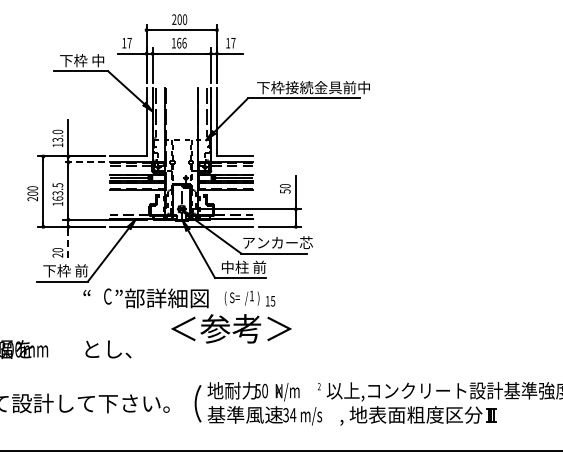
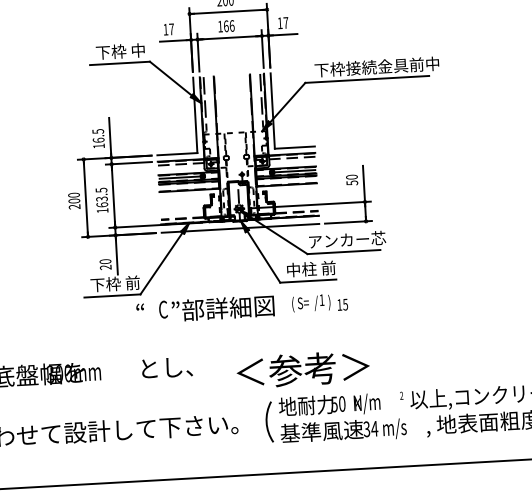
text: (57, 135) -> (97, 135), 13.0 -> 16.5
line: (84, 162) -> (129, 163), dashed -> solid
line: (68, 246) -> (116, 256), dashed -> solid
text: (231, 328) -> (303, 369), moved

